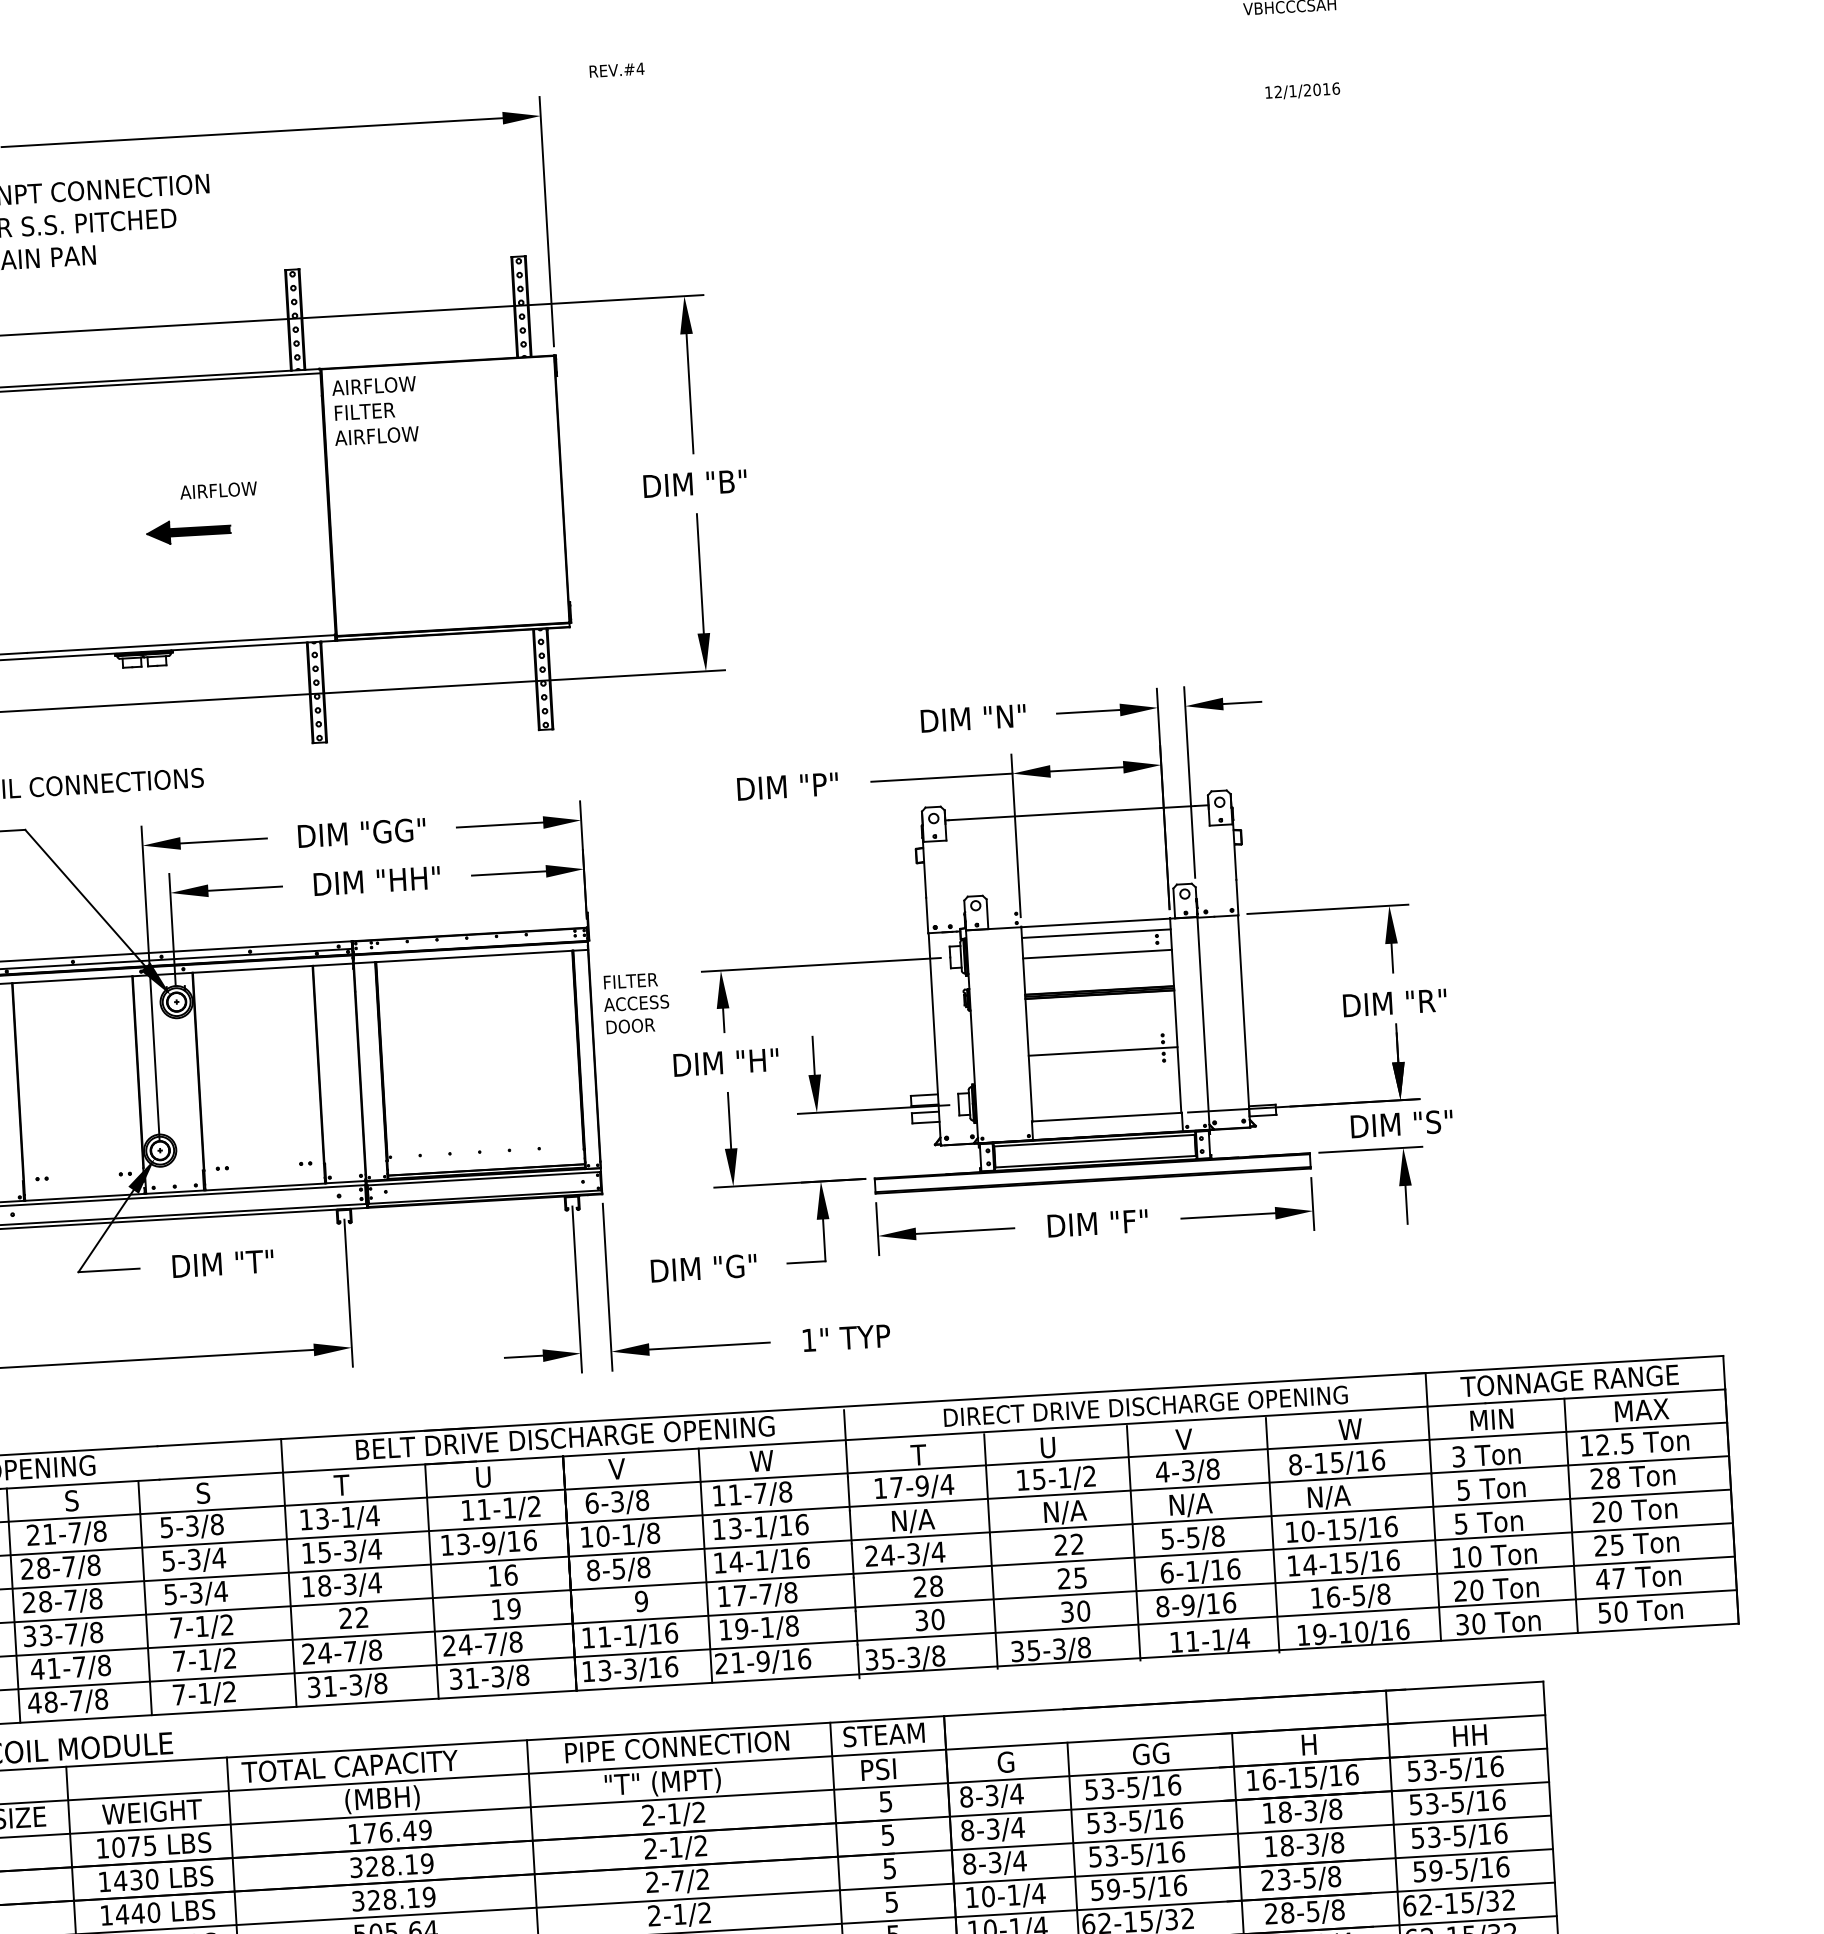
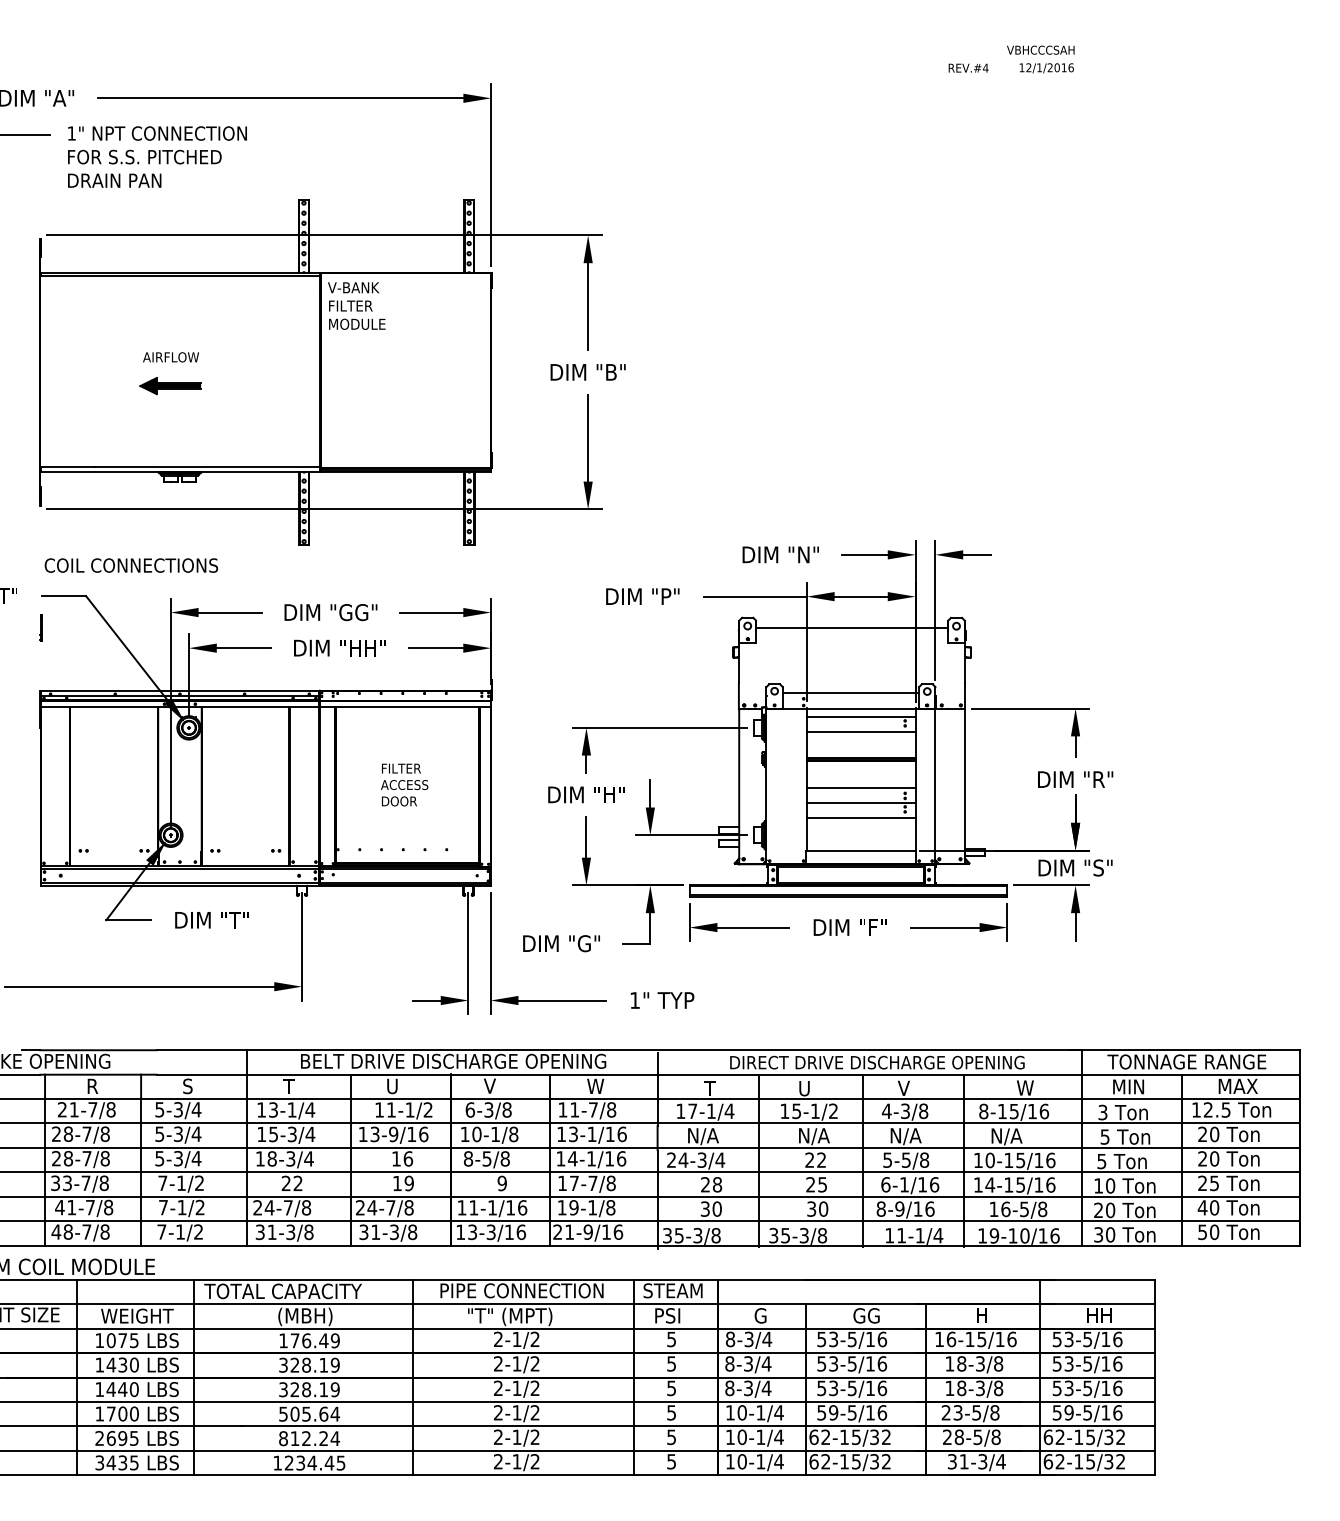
text: (616, 69) -> (968, 67), moved
text: (1302, 91) -> (1046, 68), moved
text: (373, 385) -> (358, 287), AIRFLOW -> V-BANK
text: (376, 434) -> (358, 323), AIRFLOW -> MODULE
text: (217, 490) -> (170, 357), moved
part: (188, 530) -> (170, 385), moved
line: (1079, 902) -> (850, 693), added
text: (636, 1002) -> (404, 784), moved
line: (1100, 1030) -> (860, 787), added
line: (1103, 1071) -> (860, 817), added
text: (1613, 1478) -> (1214, 1134), 28 -> 20
text: (921, 1486) -> (710, 1111), 17-9/4 -> 17-1/4
text: (72, 1500) -> (92, 1086), S -> R
text: (216, 1524) -> (196, 1109), 5-3/8 -> 5-3/4
text: (1619, 1578) -> (1214, 1207), 47 -> 40
text: (677, 1879) -> (516, 1387), 2-7/2 -> 2-1/2

